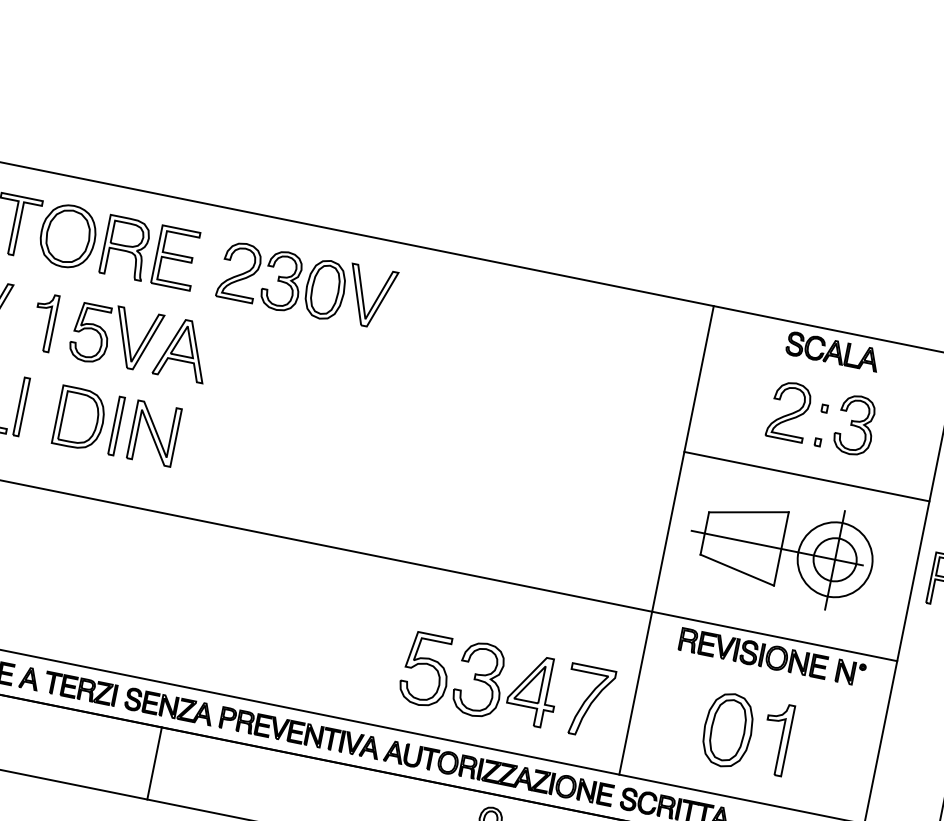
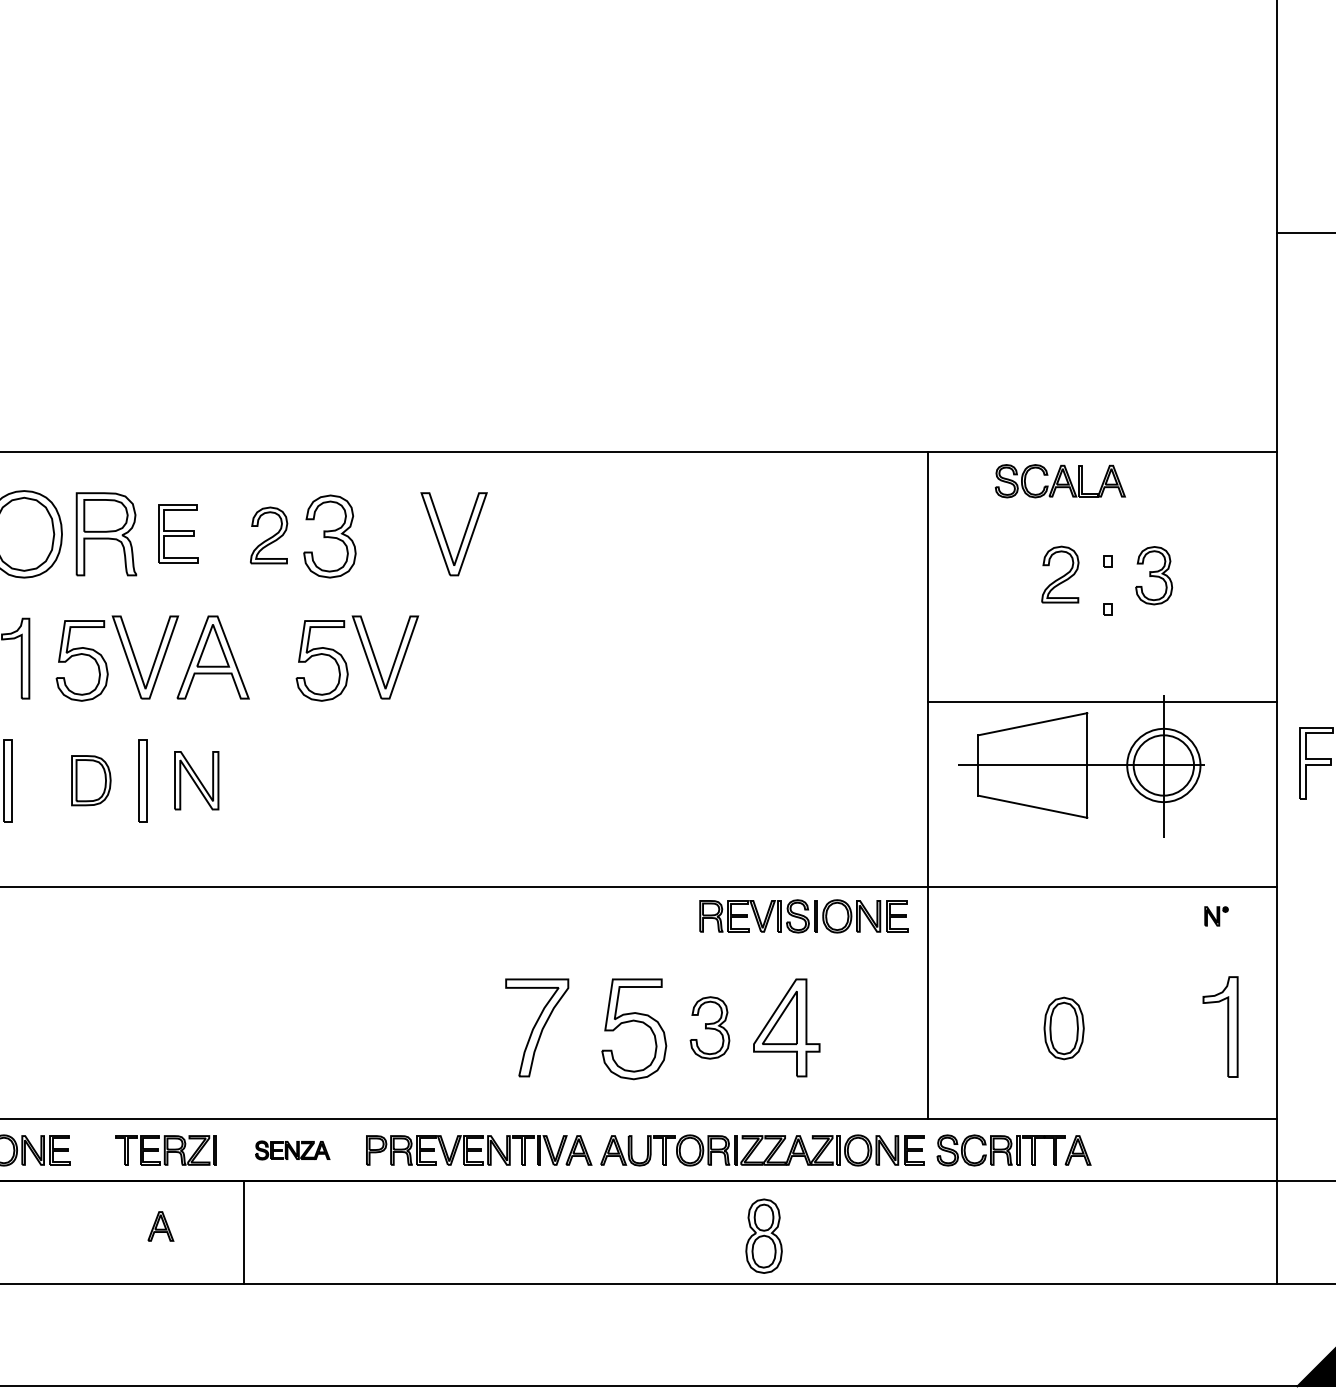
part: (176, 257) -> (178, 533), size x0.7
part: (239, 271) -> (268, 535), size x0.7
part: (325, 289) -> (391, 536), removed
part: (832, 351) -> (1059, 481), moved
part: (290, 370) -> (365, 656), added
part: (789, 411) -> (1060, 574), size x0.7
part: (80, 418) -> (91, 780), size x0.6
part: (854, 424) -> (1153, 575), size x0.7
part: (154, 433) -> (196, 780), size x0.7
line: (806, 476) -> (1101, 702), moved
circle: (834, 559) -> (1163, 765), size x0.7
part: (753, 653) -> (803, 916), moved
part: (850, 673) -> (1216, 916), size x0.6
part: (29, 678) -> (160, 1226), moved
part: (479, 679) -> (709, 1027), size x0.6
part: (587, 701) -> (537, 1027), moved
part: (169, 706) -> (292, 1150), size x0.6
part: (727, 730) -> (1063, 1028), size x0.6
part: (781, 739) -> (1227, 1026), moved
line: (154, 762) -> (244, 1231), moved

